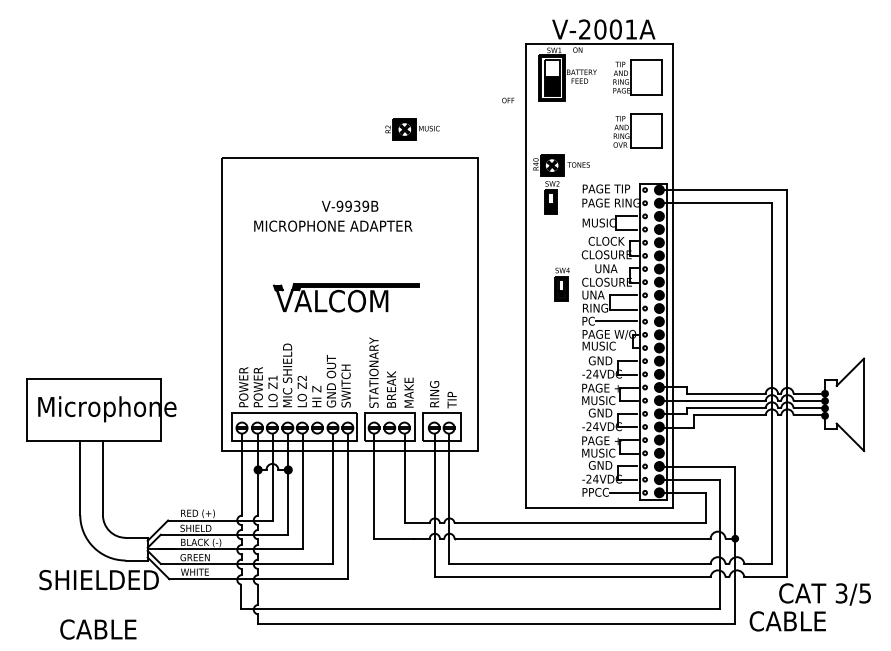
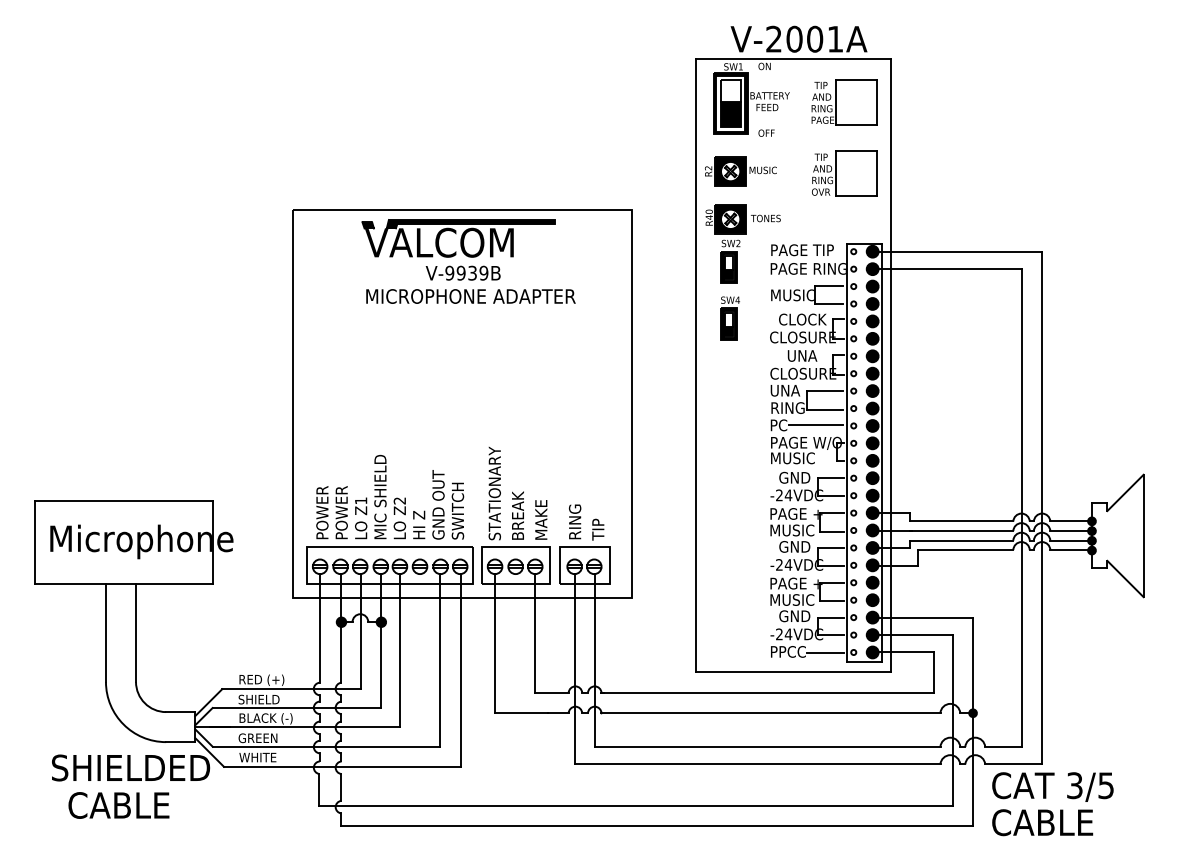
text: (508, 100) -> (766, 132), moved
part: (412, 129) -> (740, 171), moved
text: (332, 226) -> (470, 296), moved
part: (561, 284) -> (729, 318), moved
part: (346, 297) -> (458, 238), moved
text: (824, 594) -> (1052, 786), moved
text: (98, 629) -> (118, 805), moved

